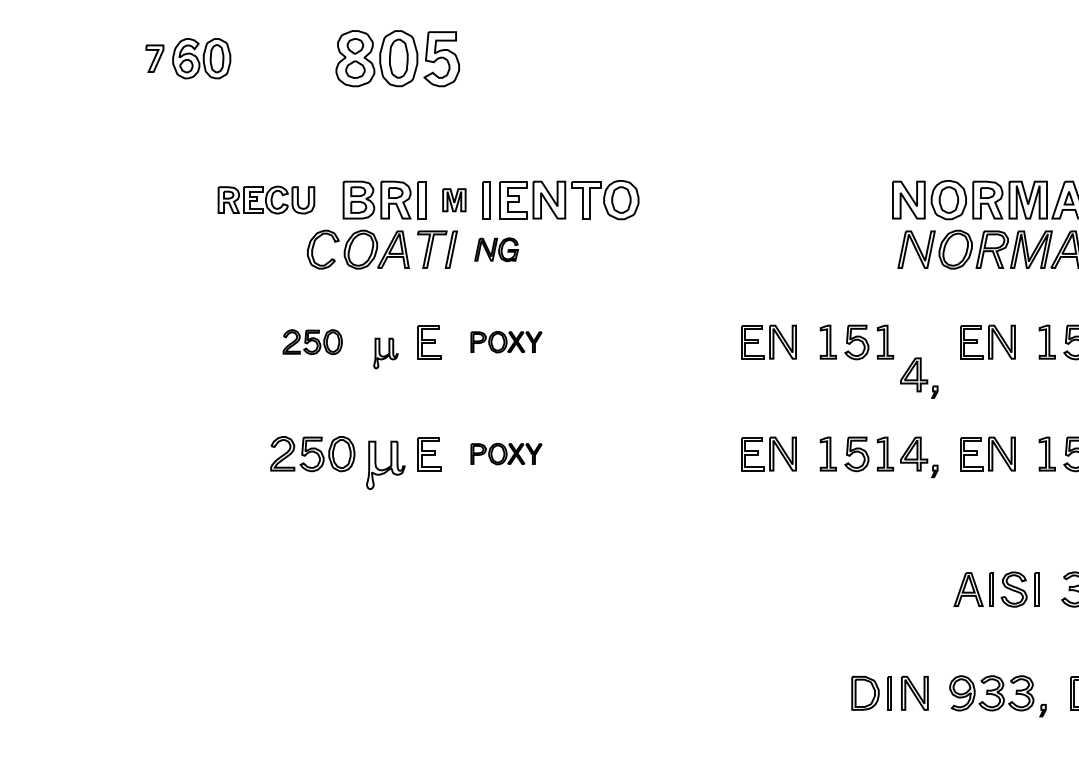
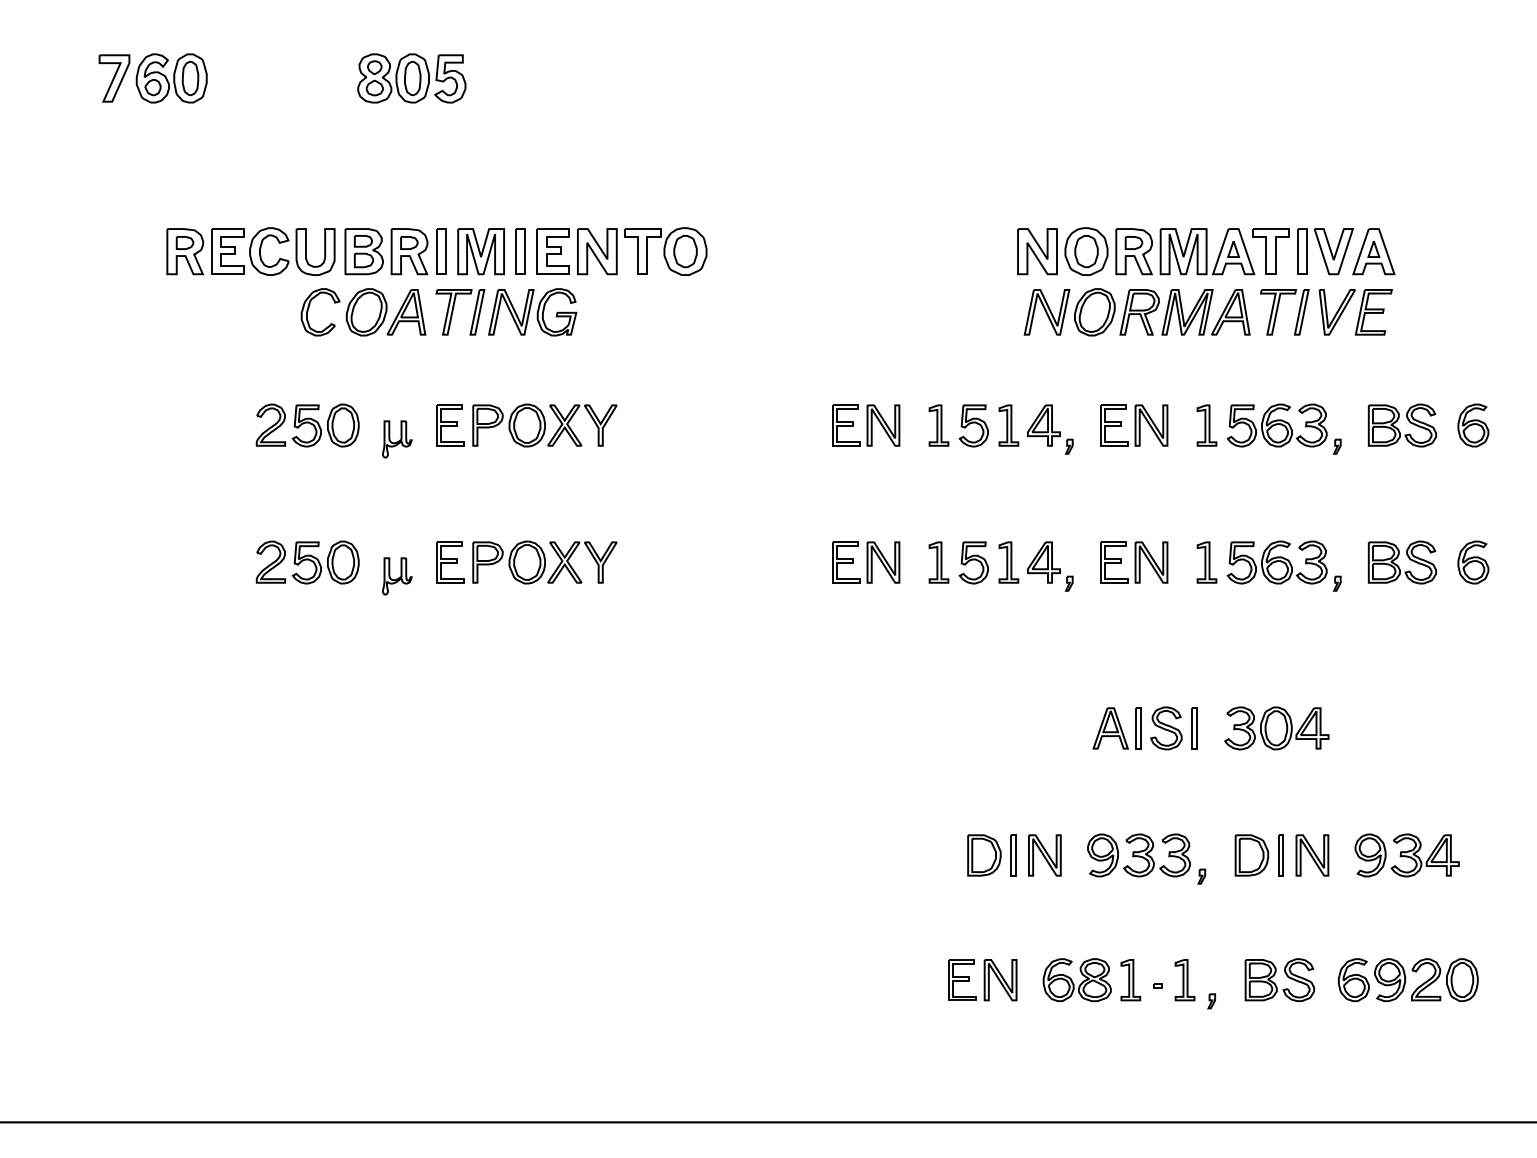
part: (154, 58) -> (114, 78), size x1.43
part: (397, 58) -> (411, 78), size x0.71
part: (266, 200) -> (250, 251), size x1.43
part: (453, 200) -> (480, 251), size x1.67
part: (496, 249) -> (532, 312), size x1.67
part: (312, 342) -> (307, 425), size x1.43
part: (506, 342) -> (544, 425), size x1.67
part: (919, 378) -> (1050, 429), moved
part: (506, 454) -> (544, 562), size x1.67
part: (386, 465) -> (397, 576), size x0.62

